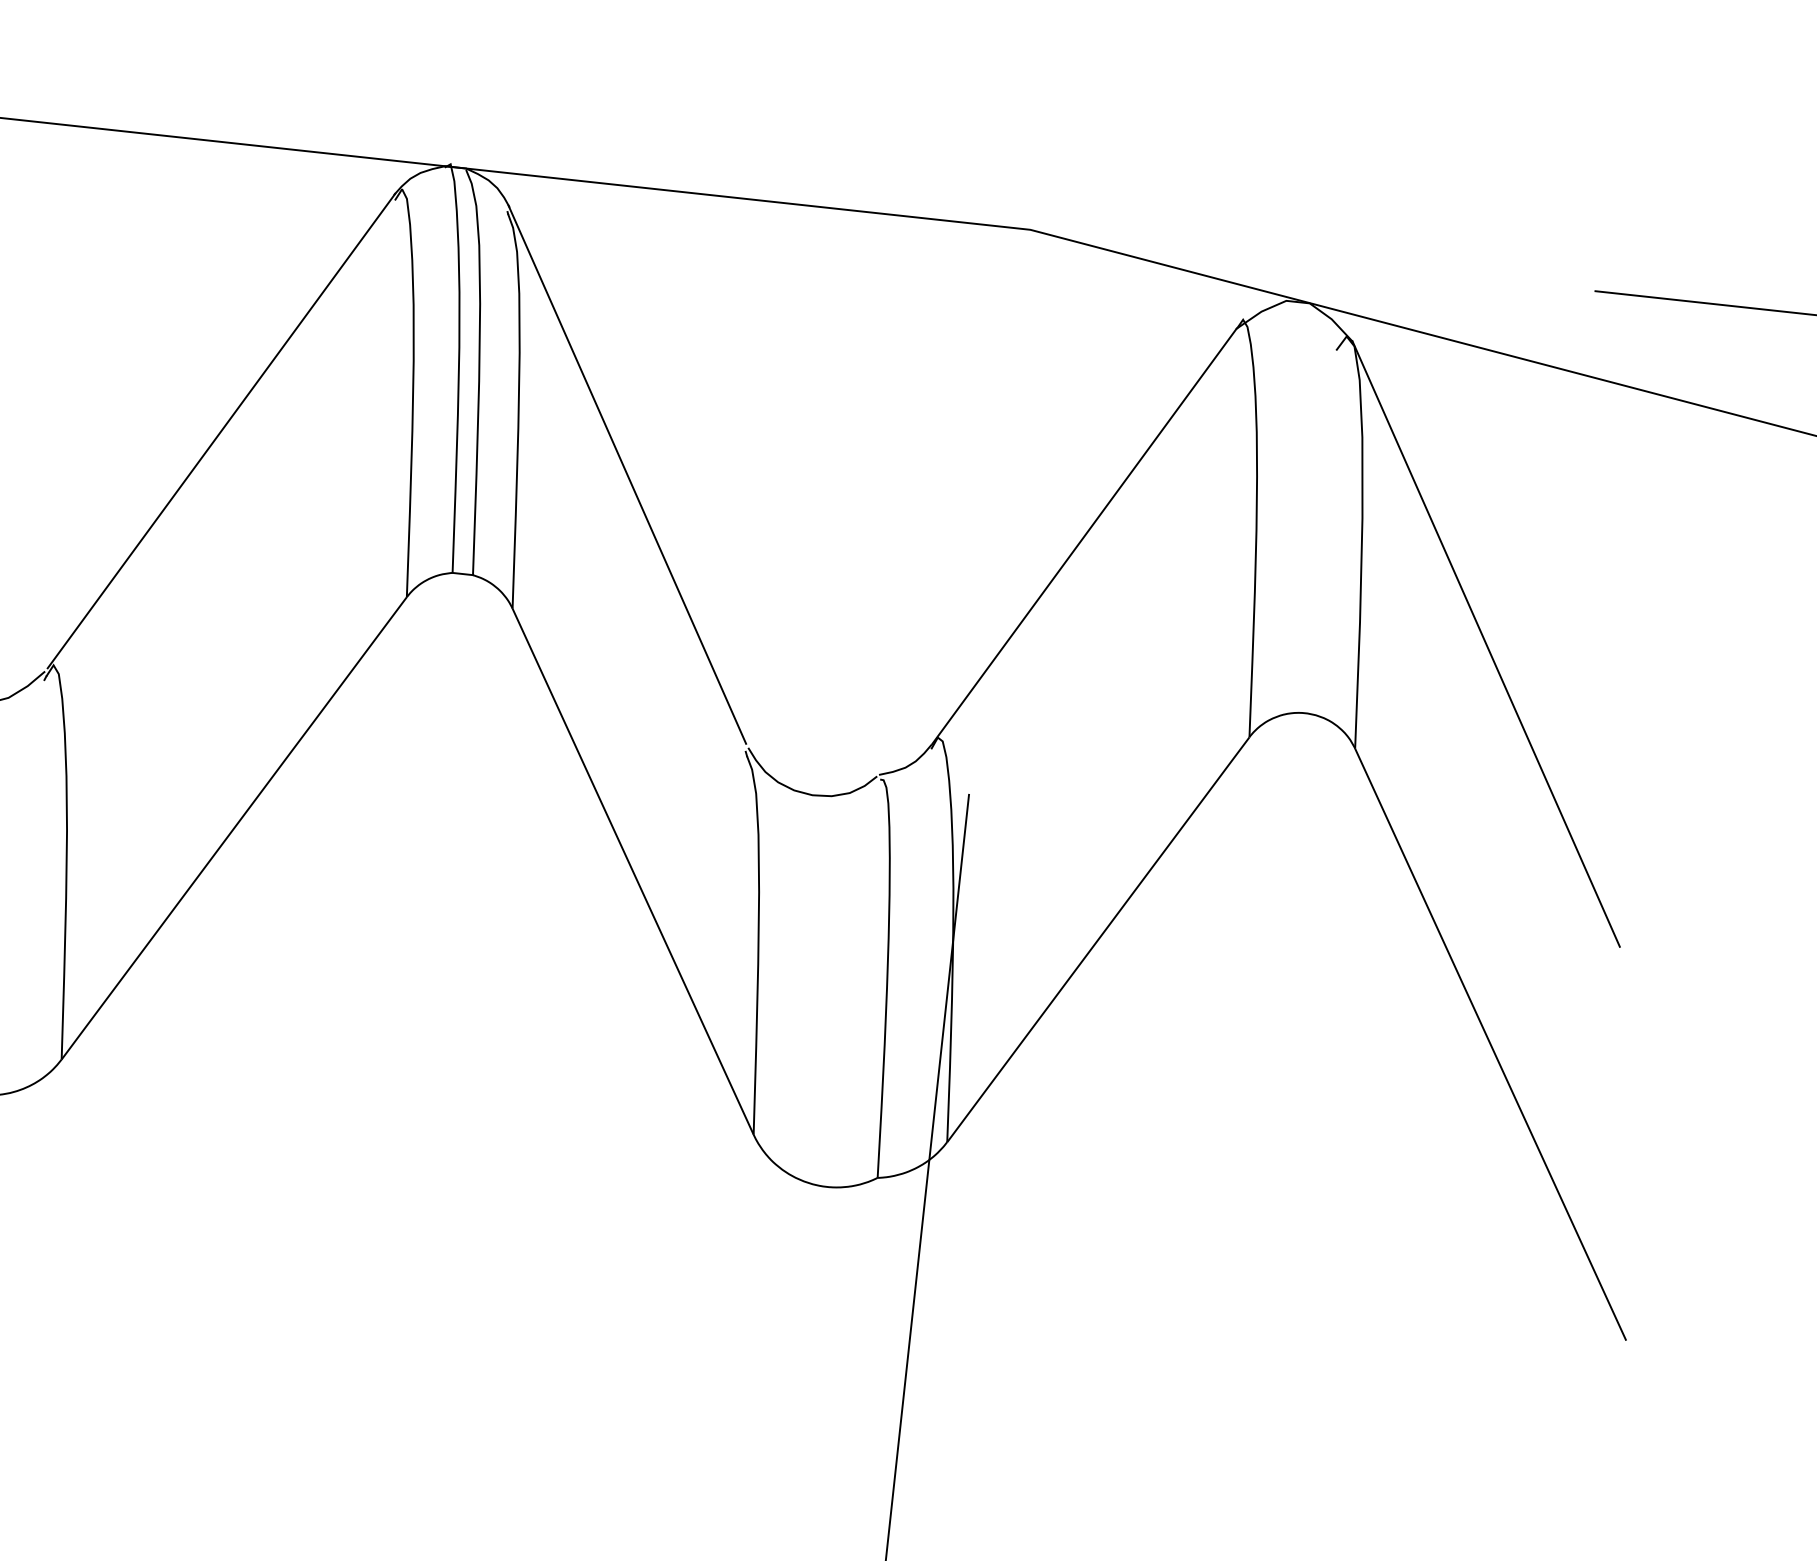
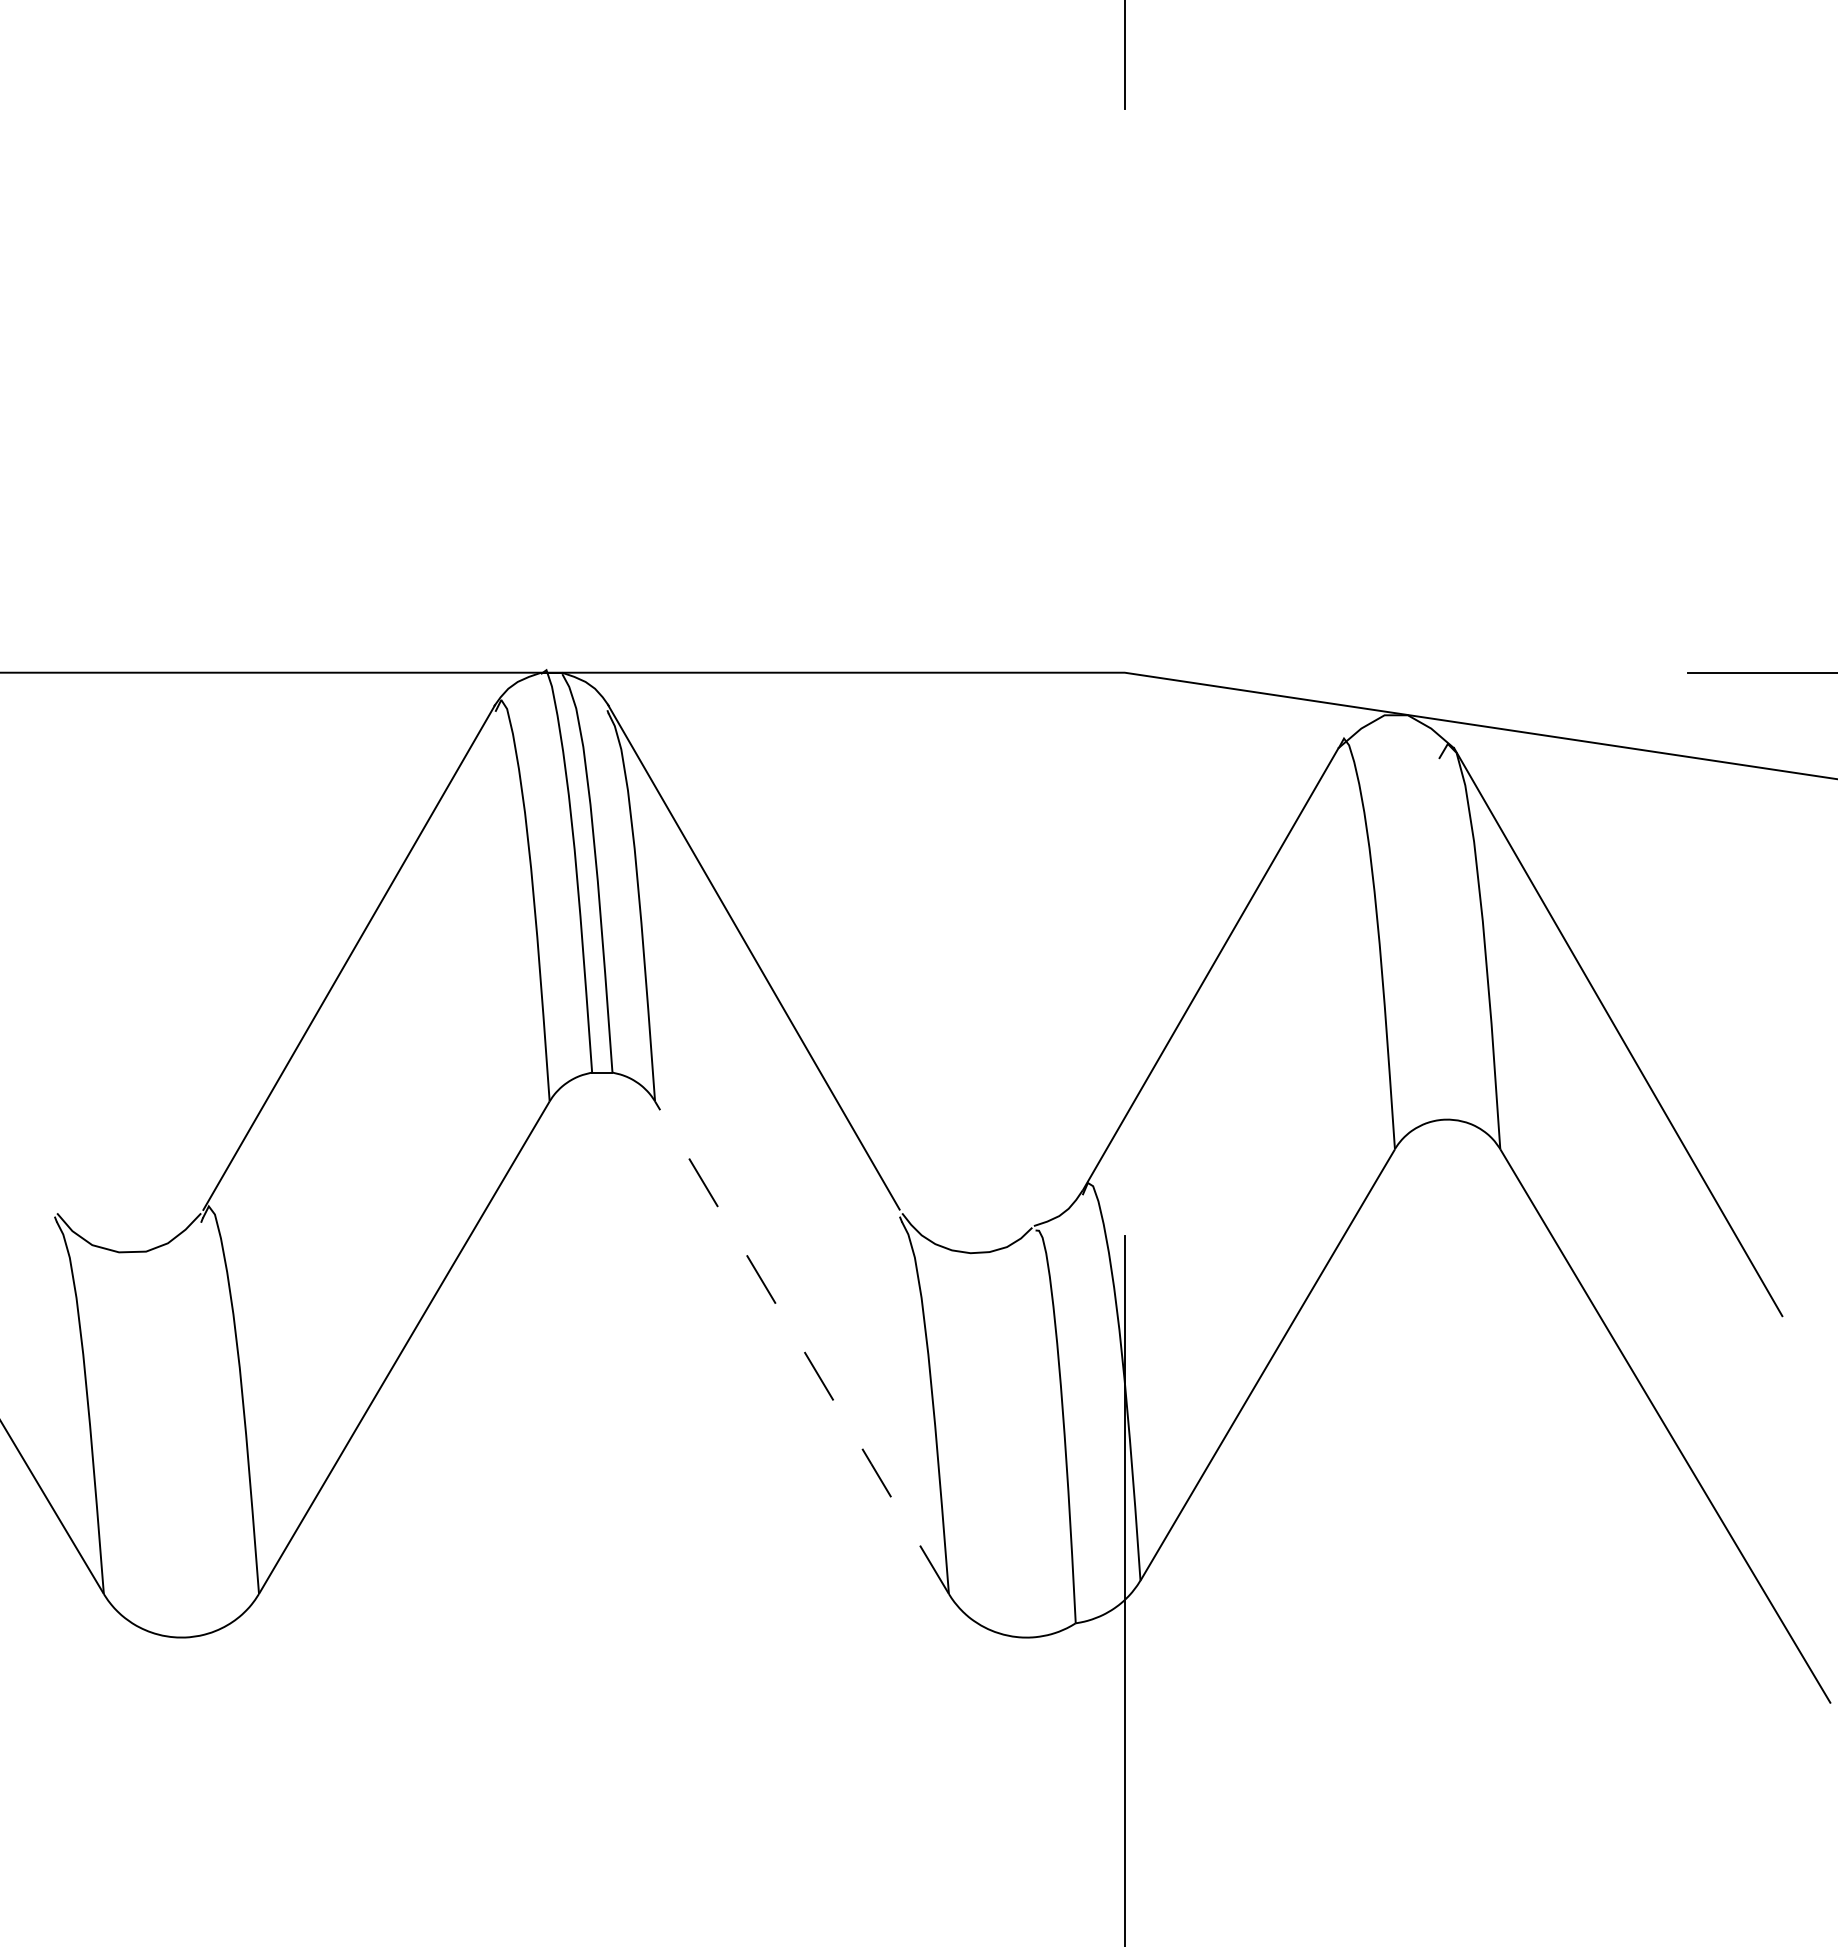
line: (633, 871) -> (802, 1347), solid -> dashed

